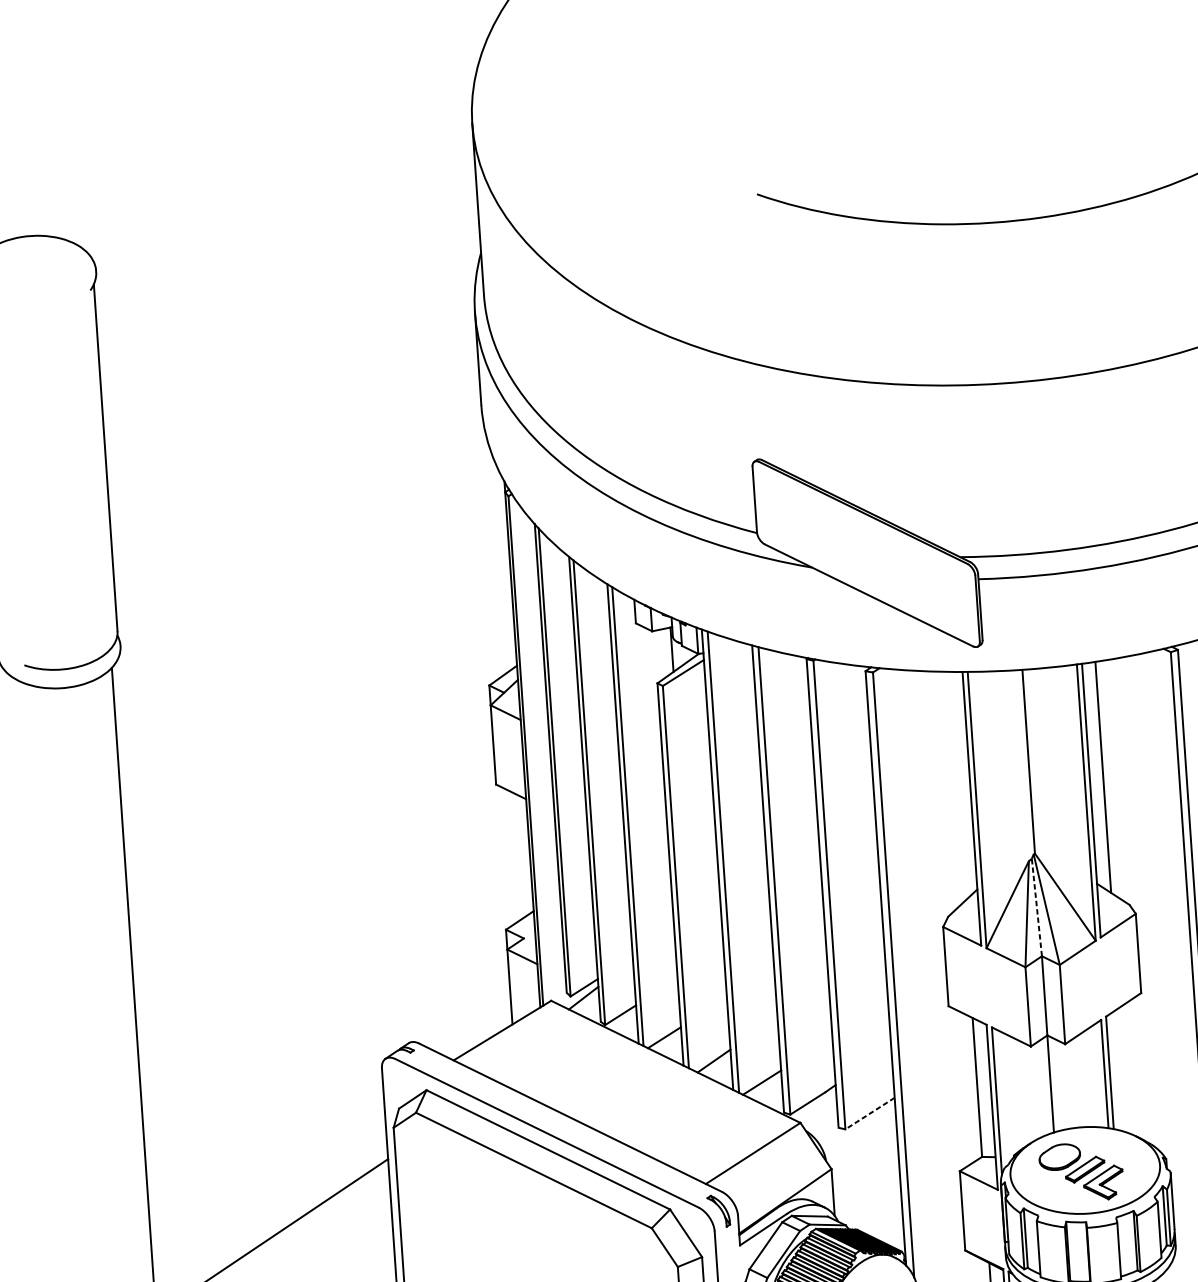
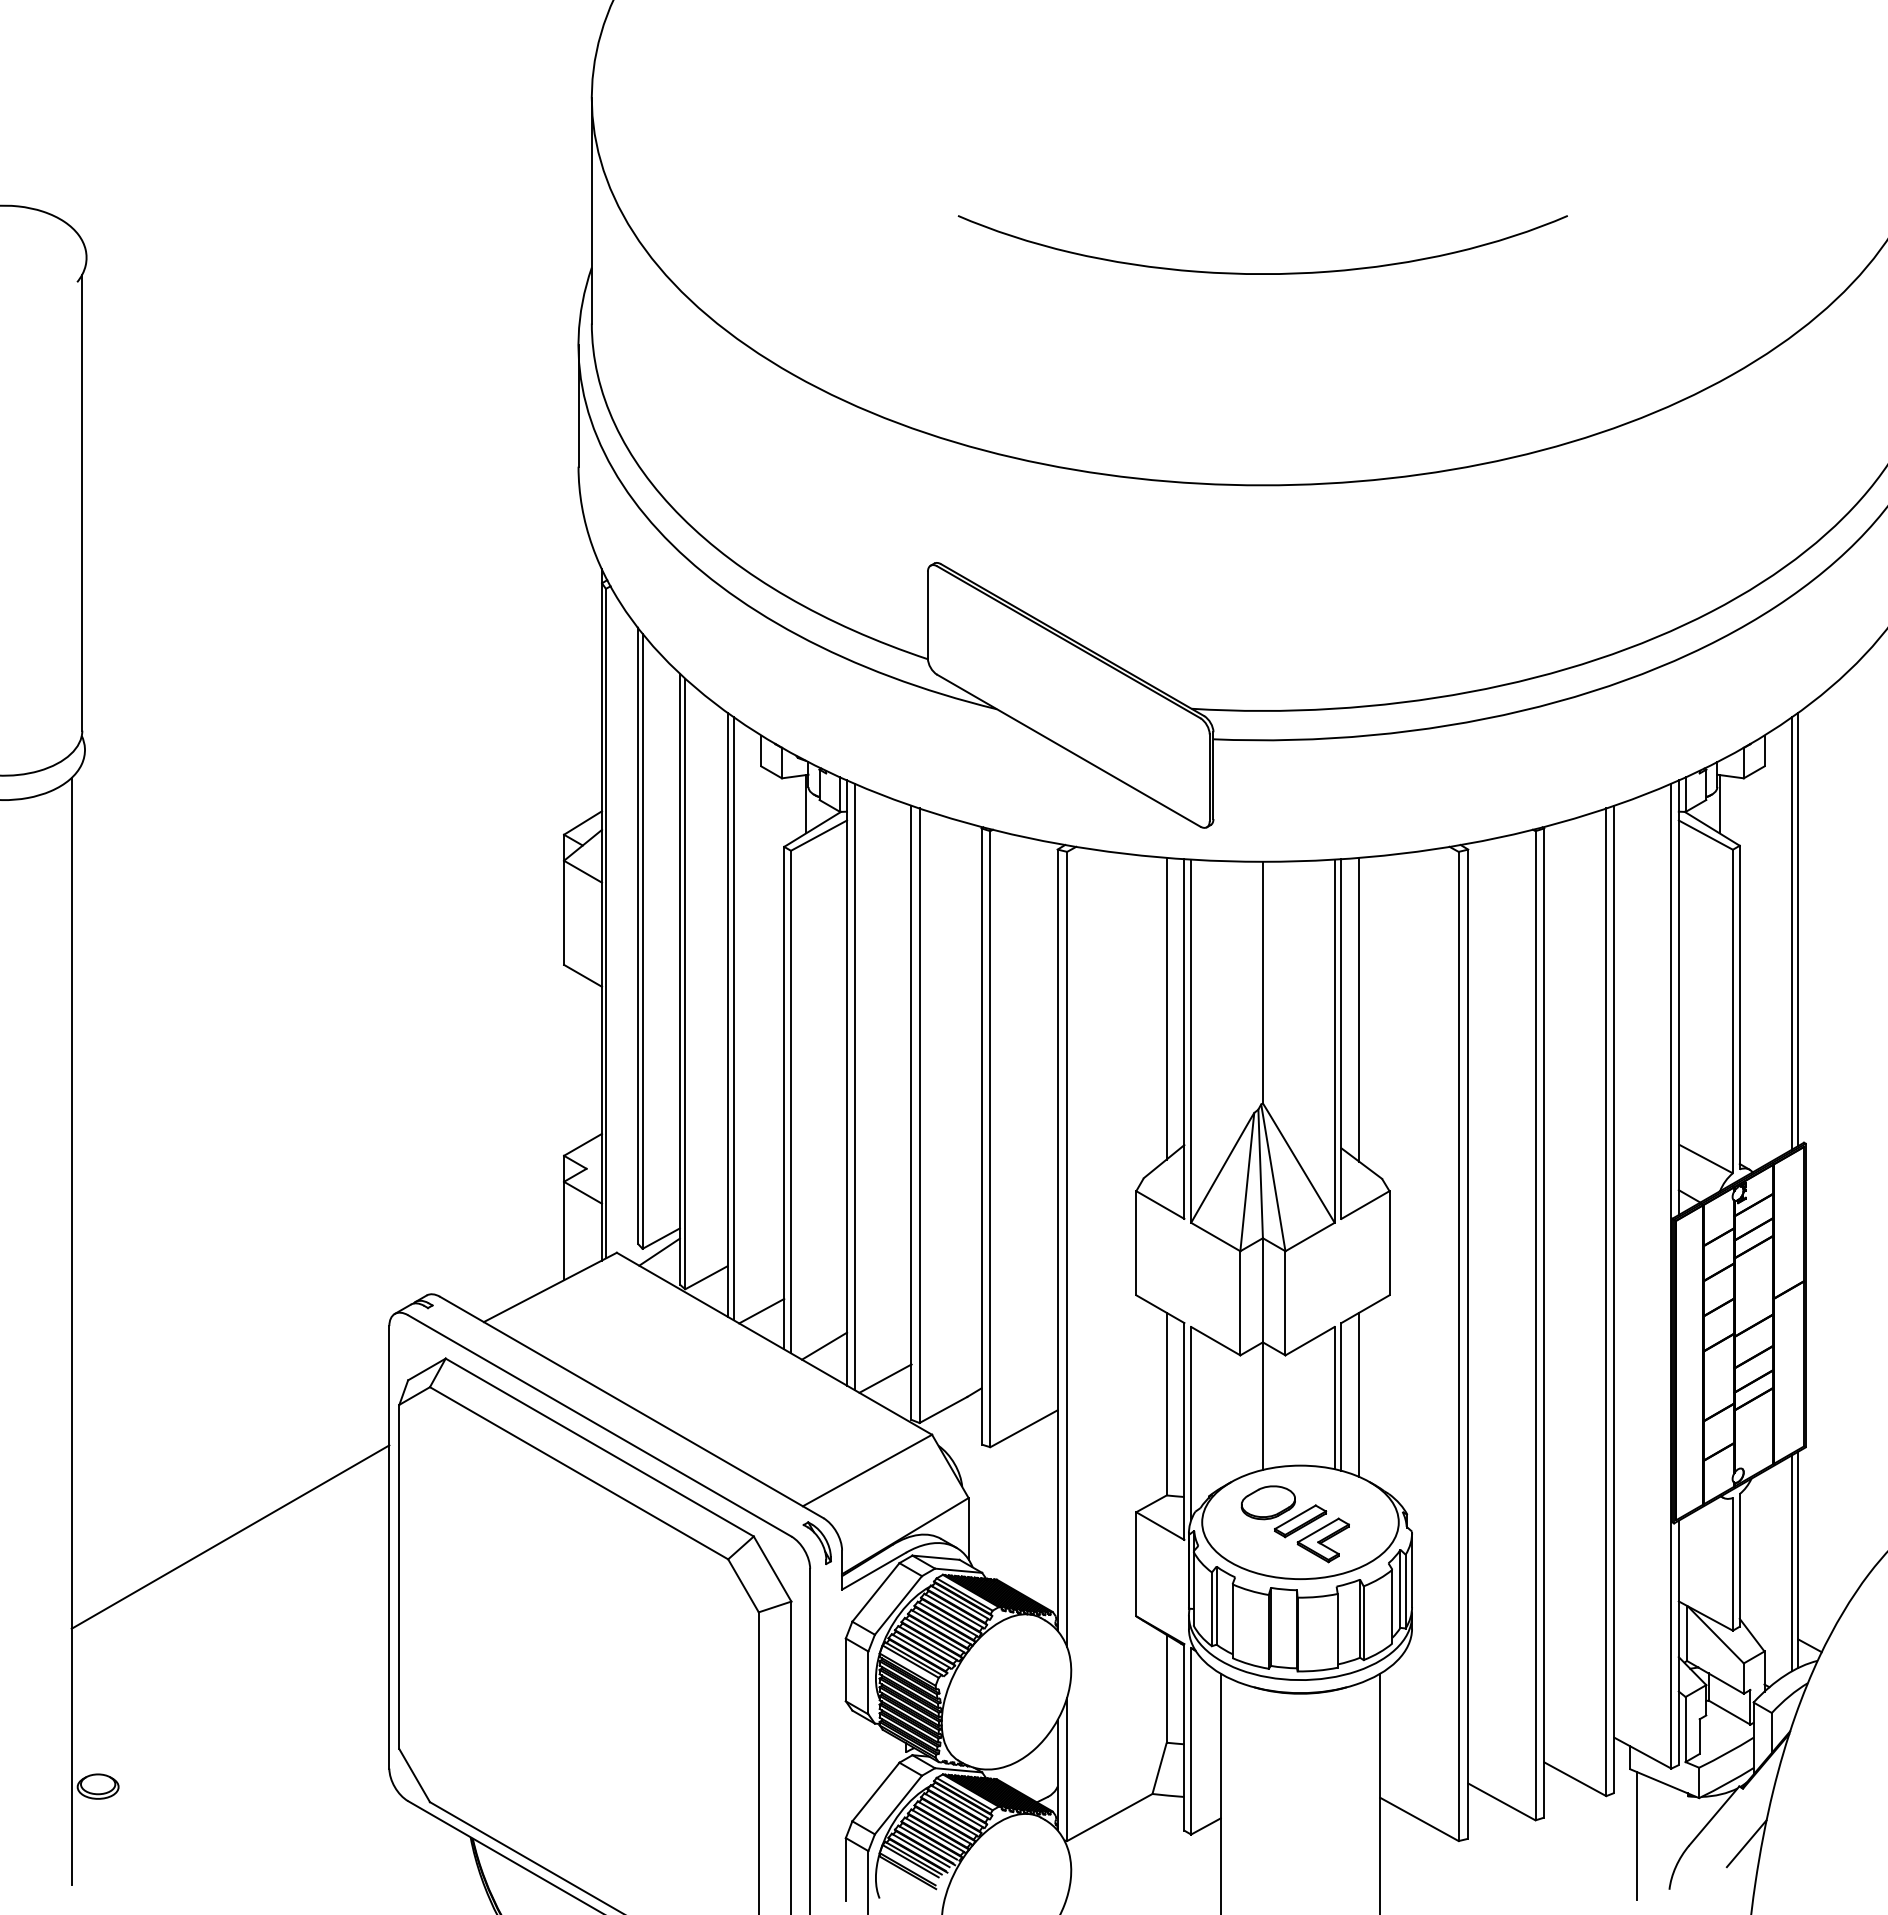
line: (956, 786) -> (1166, 1008), added
line: (1036, 907) -> (1260, 1173), dashed -> solid
line: (1123, 1070) -> (1359, 1394), added
line: (869, 1114) -> (1023, 1429), dashed -> solid

